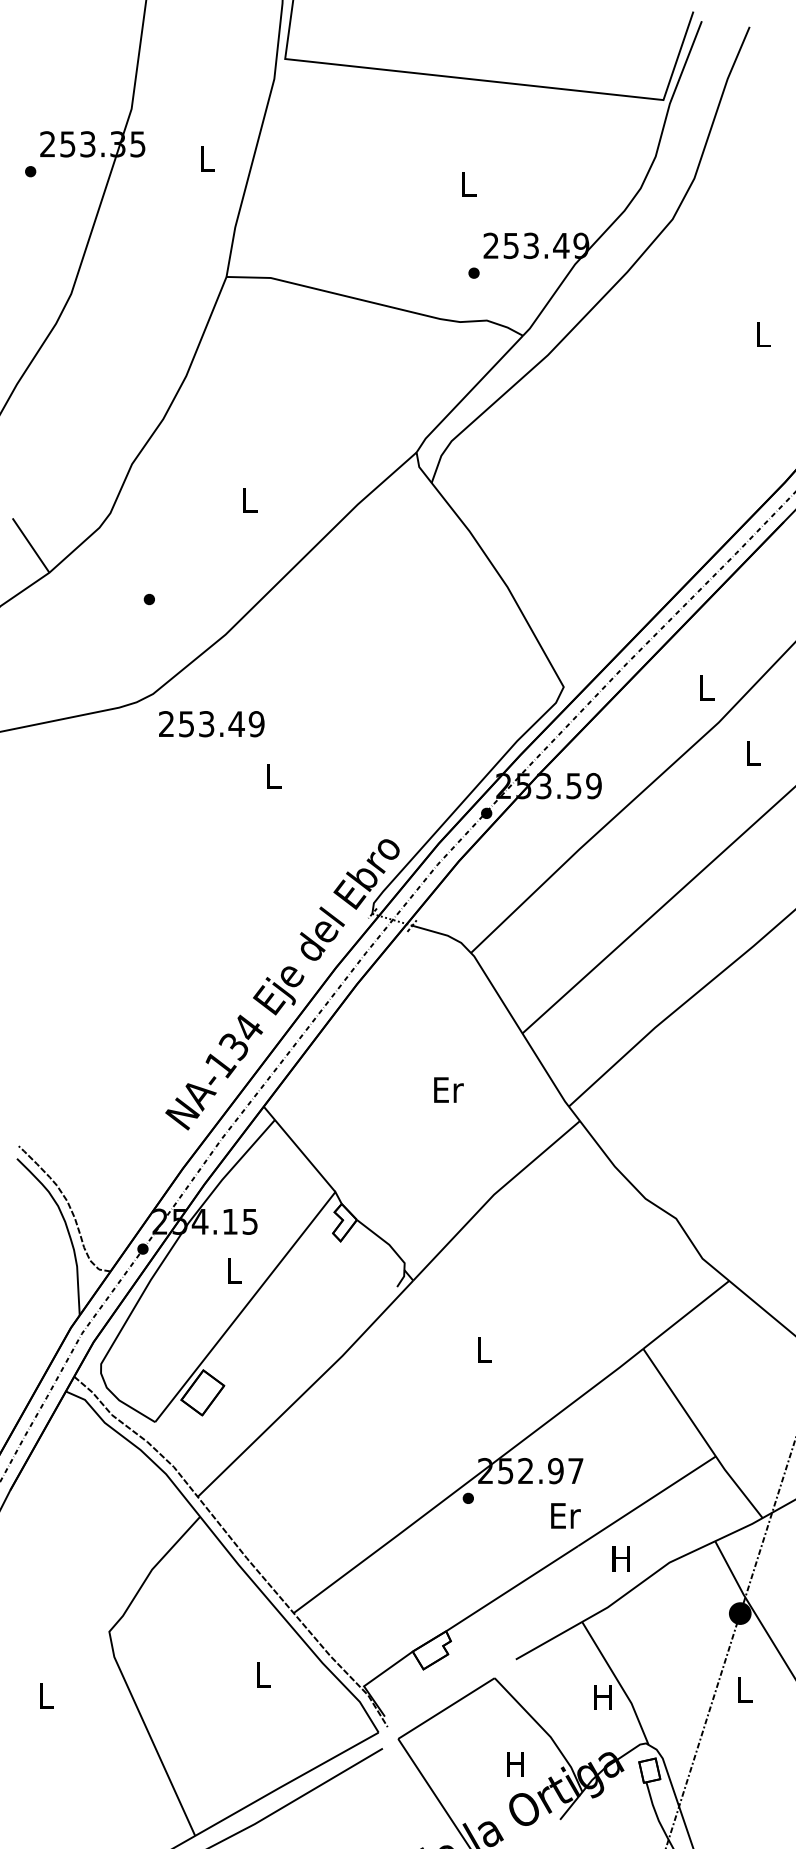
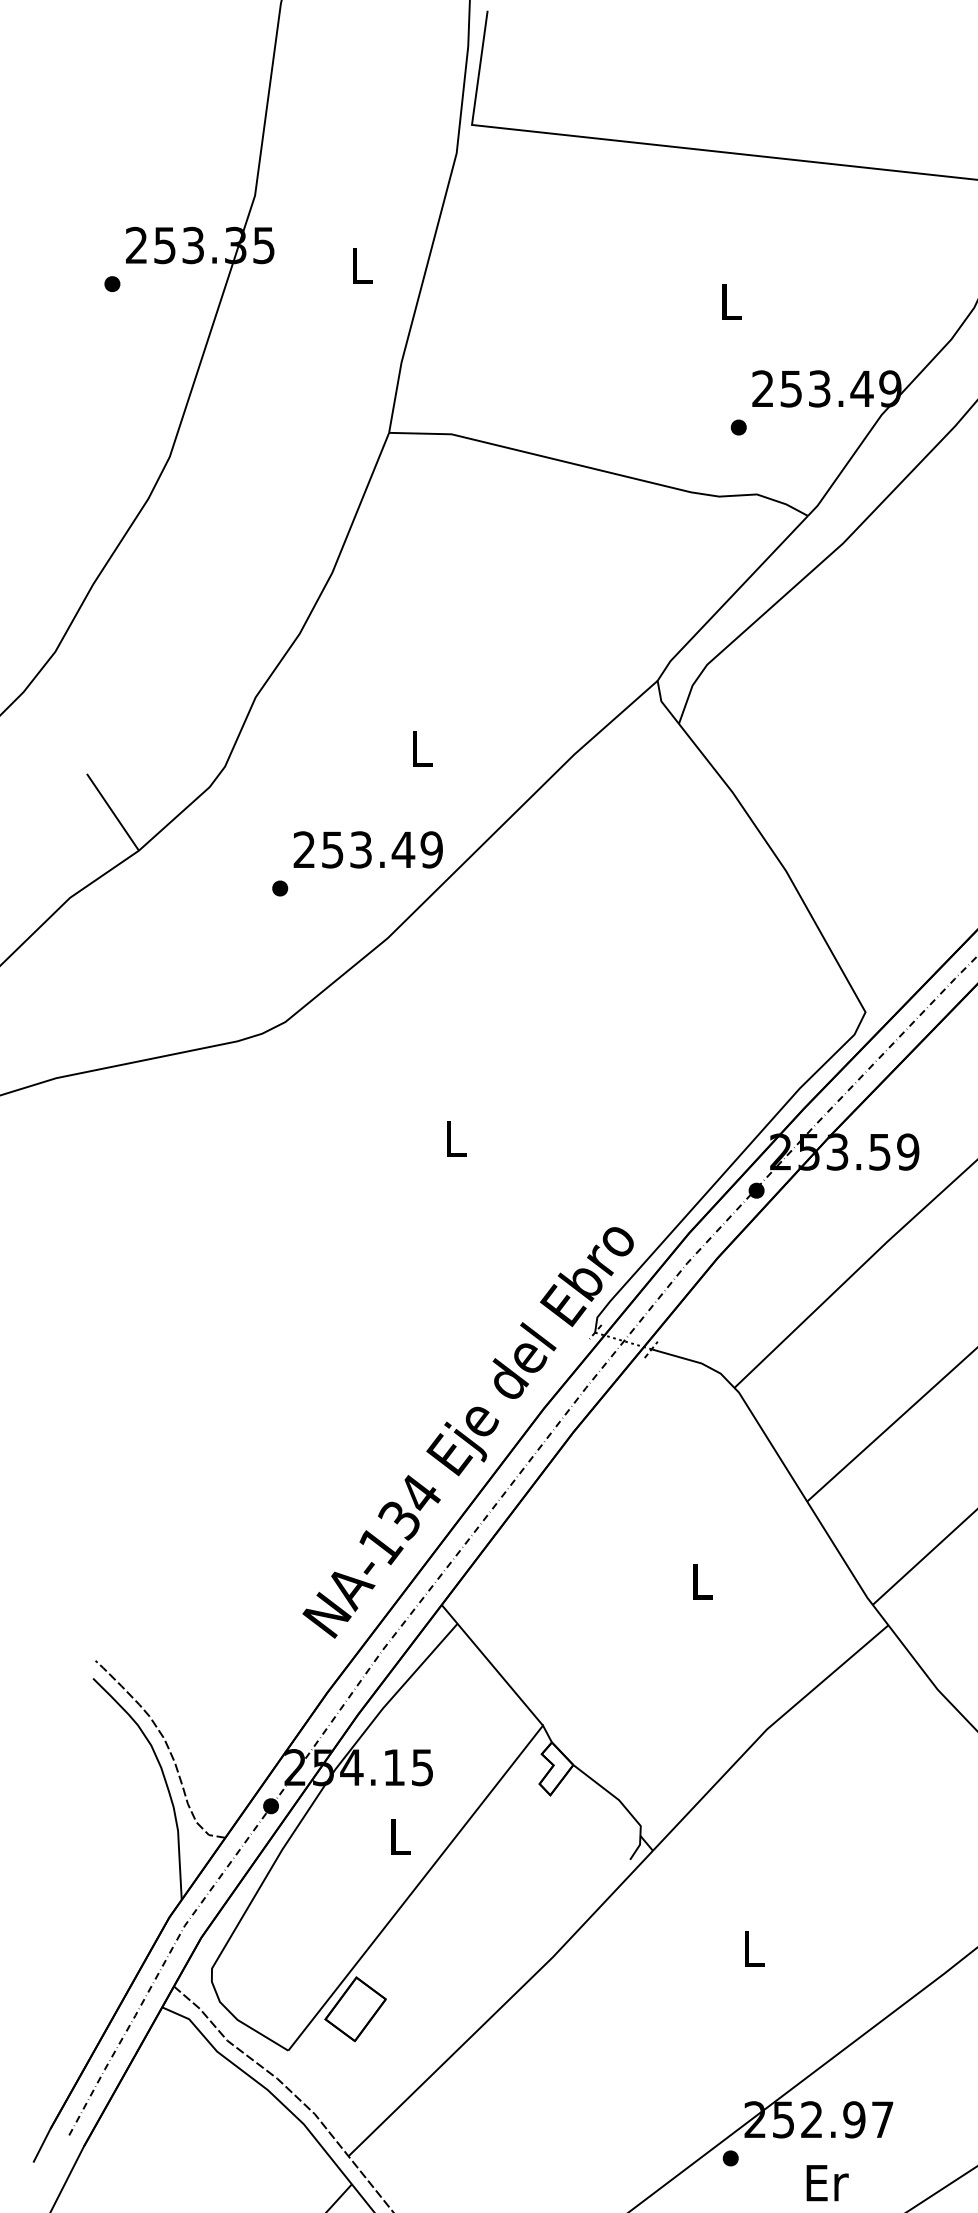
text: (211, 724) -> (367, 850), moved
text: (448, 1089) -> (702, 1580), Er -> L
text: (565, 1515) -> (827, 2182), moved

